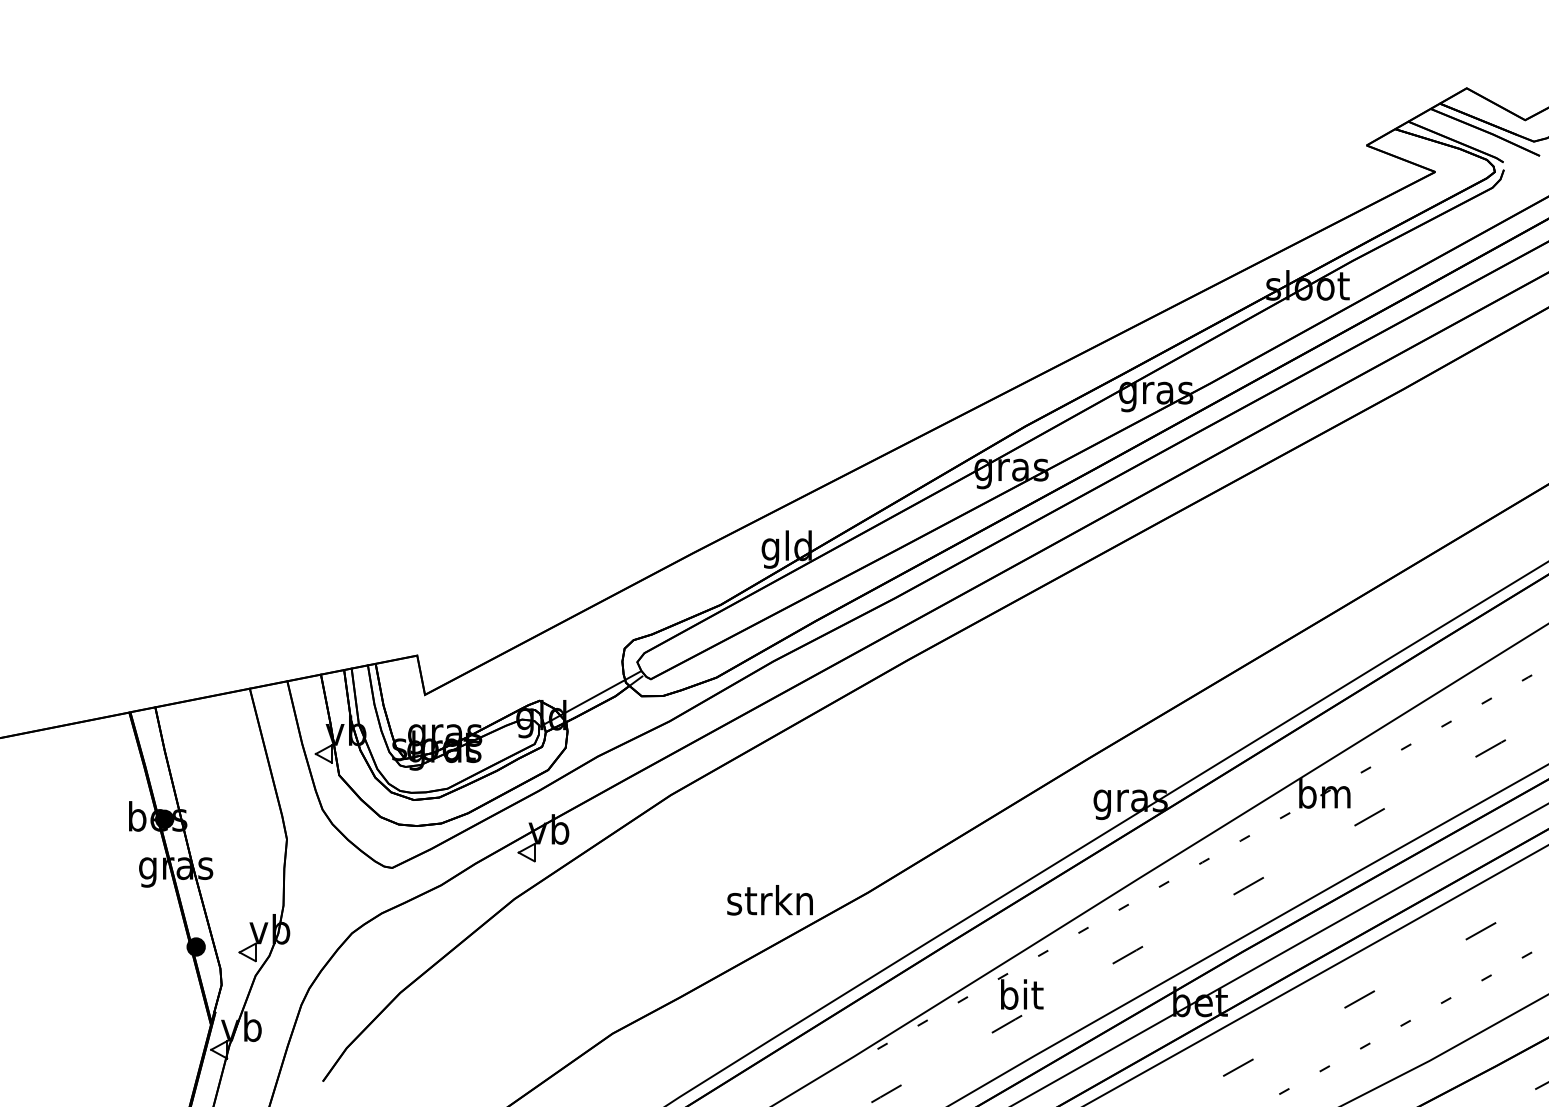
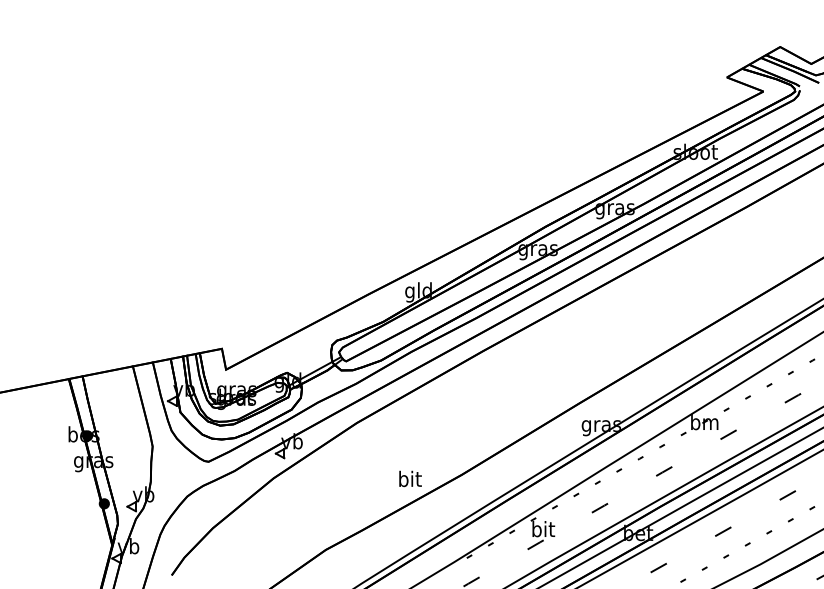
text: (769, 899) -> (409, 478), strkn -> bit

